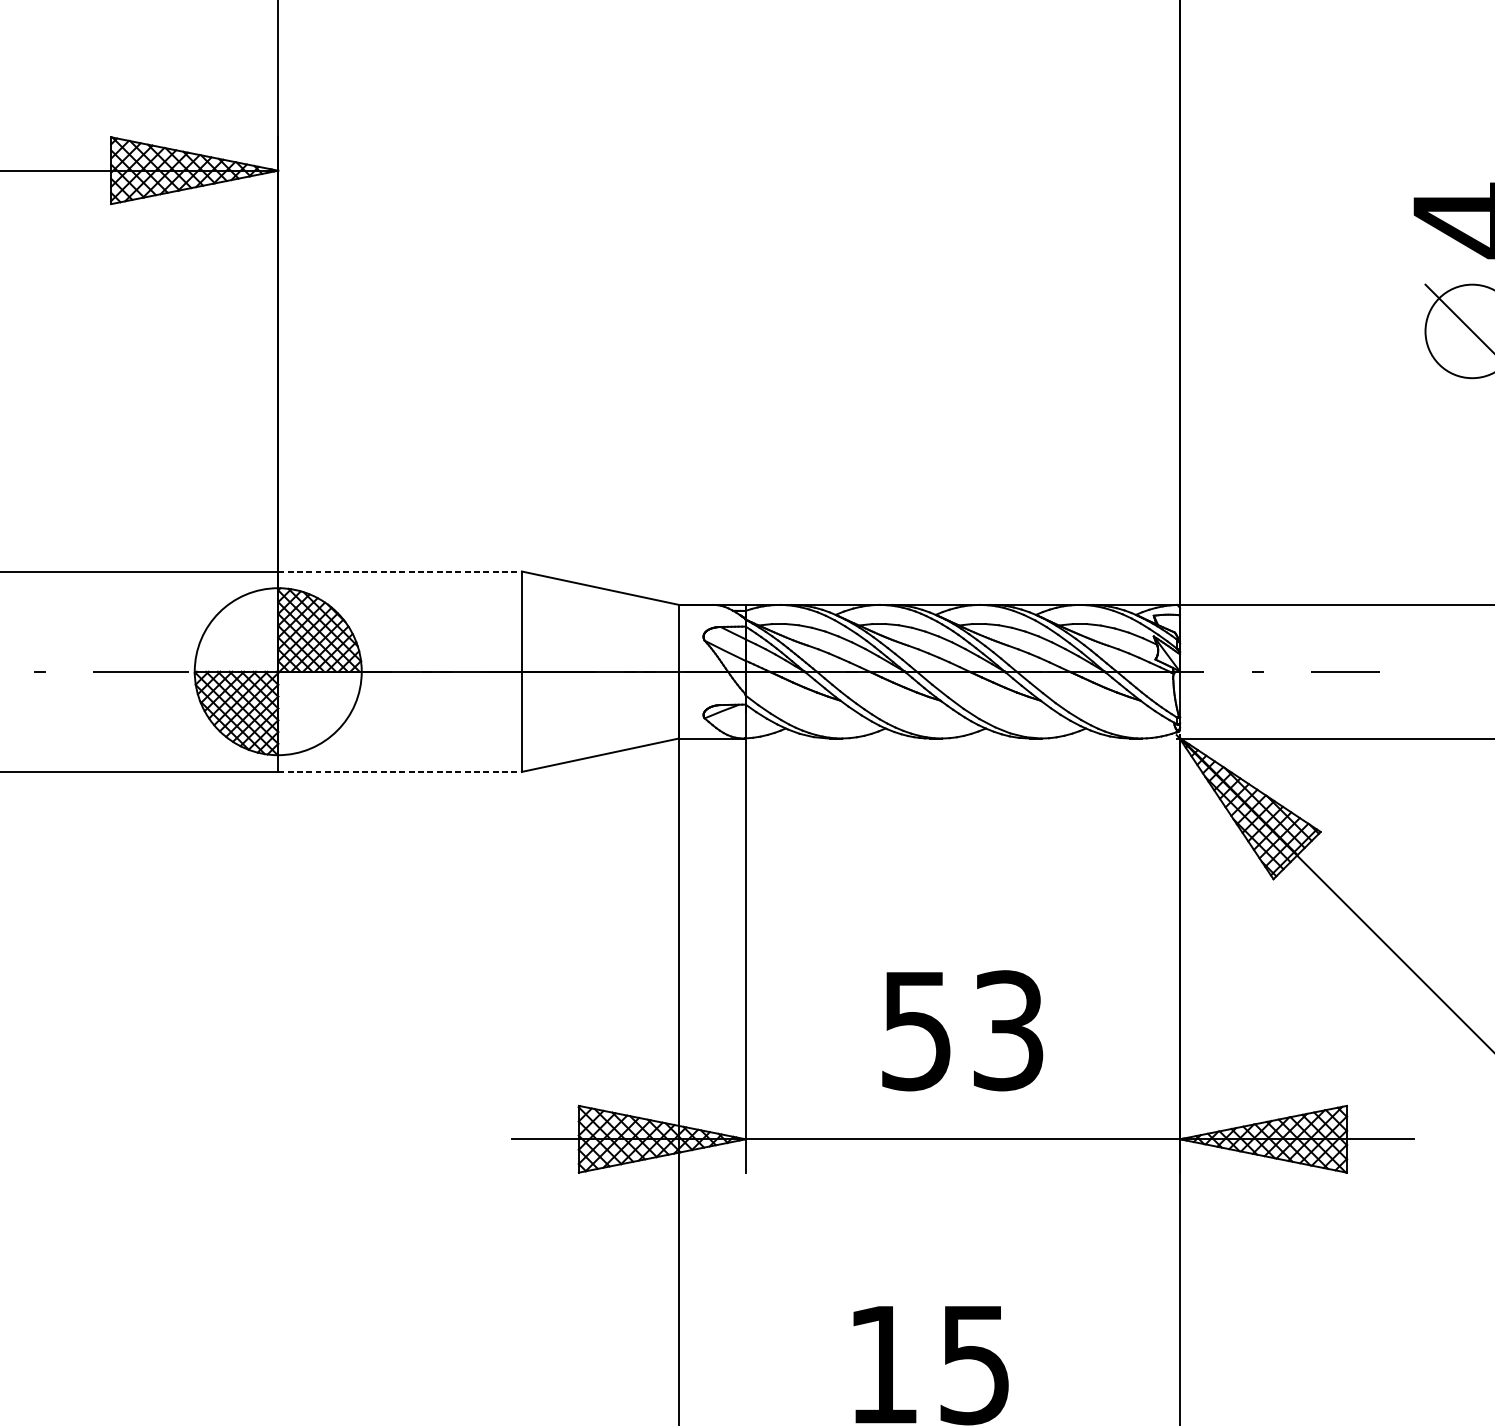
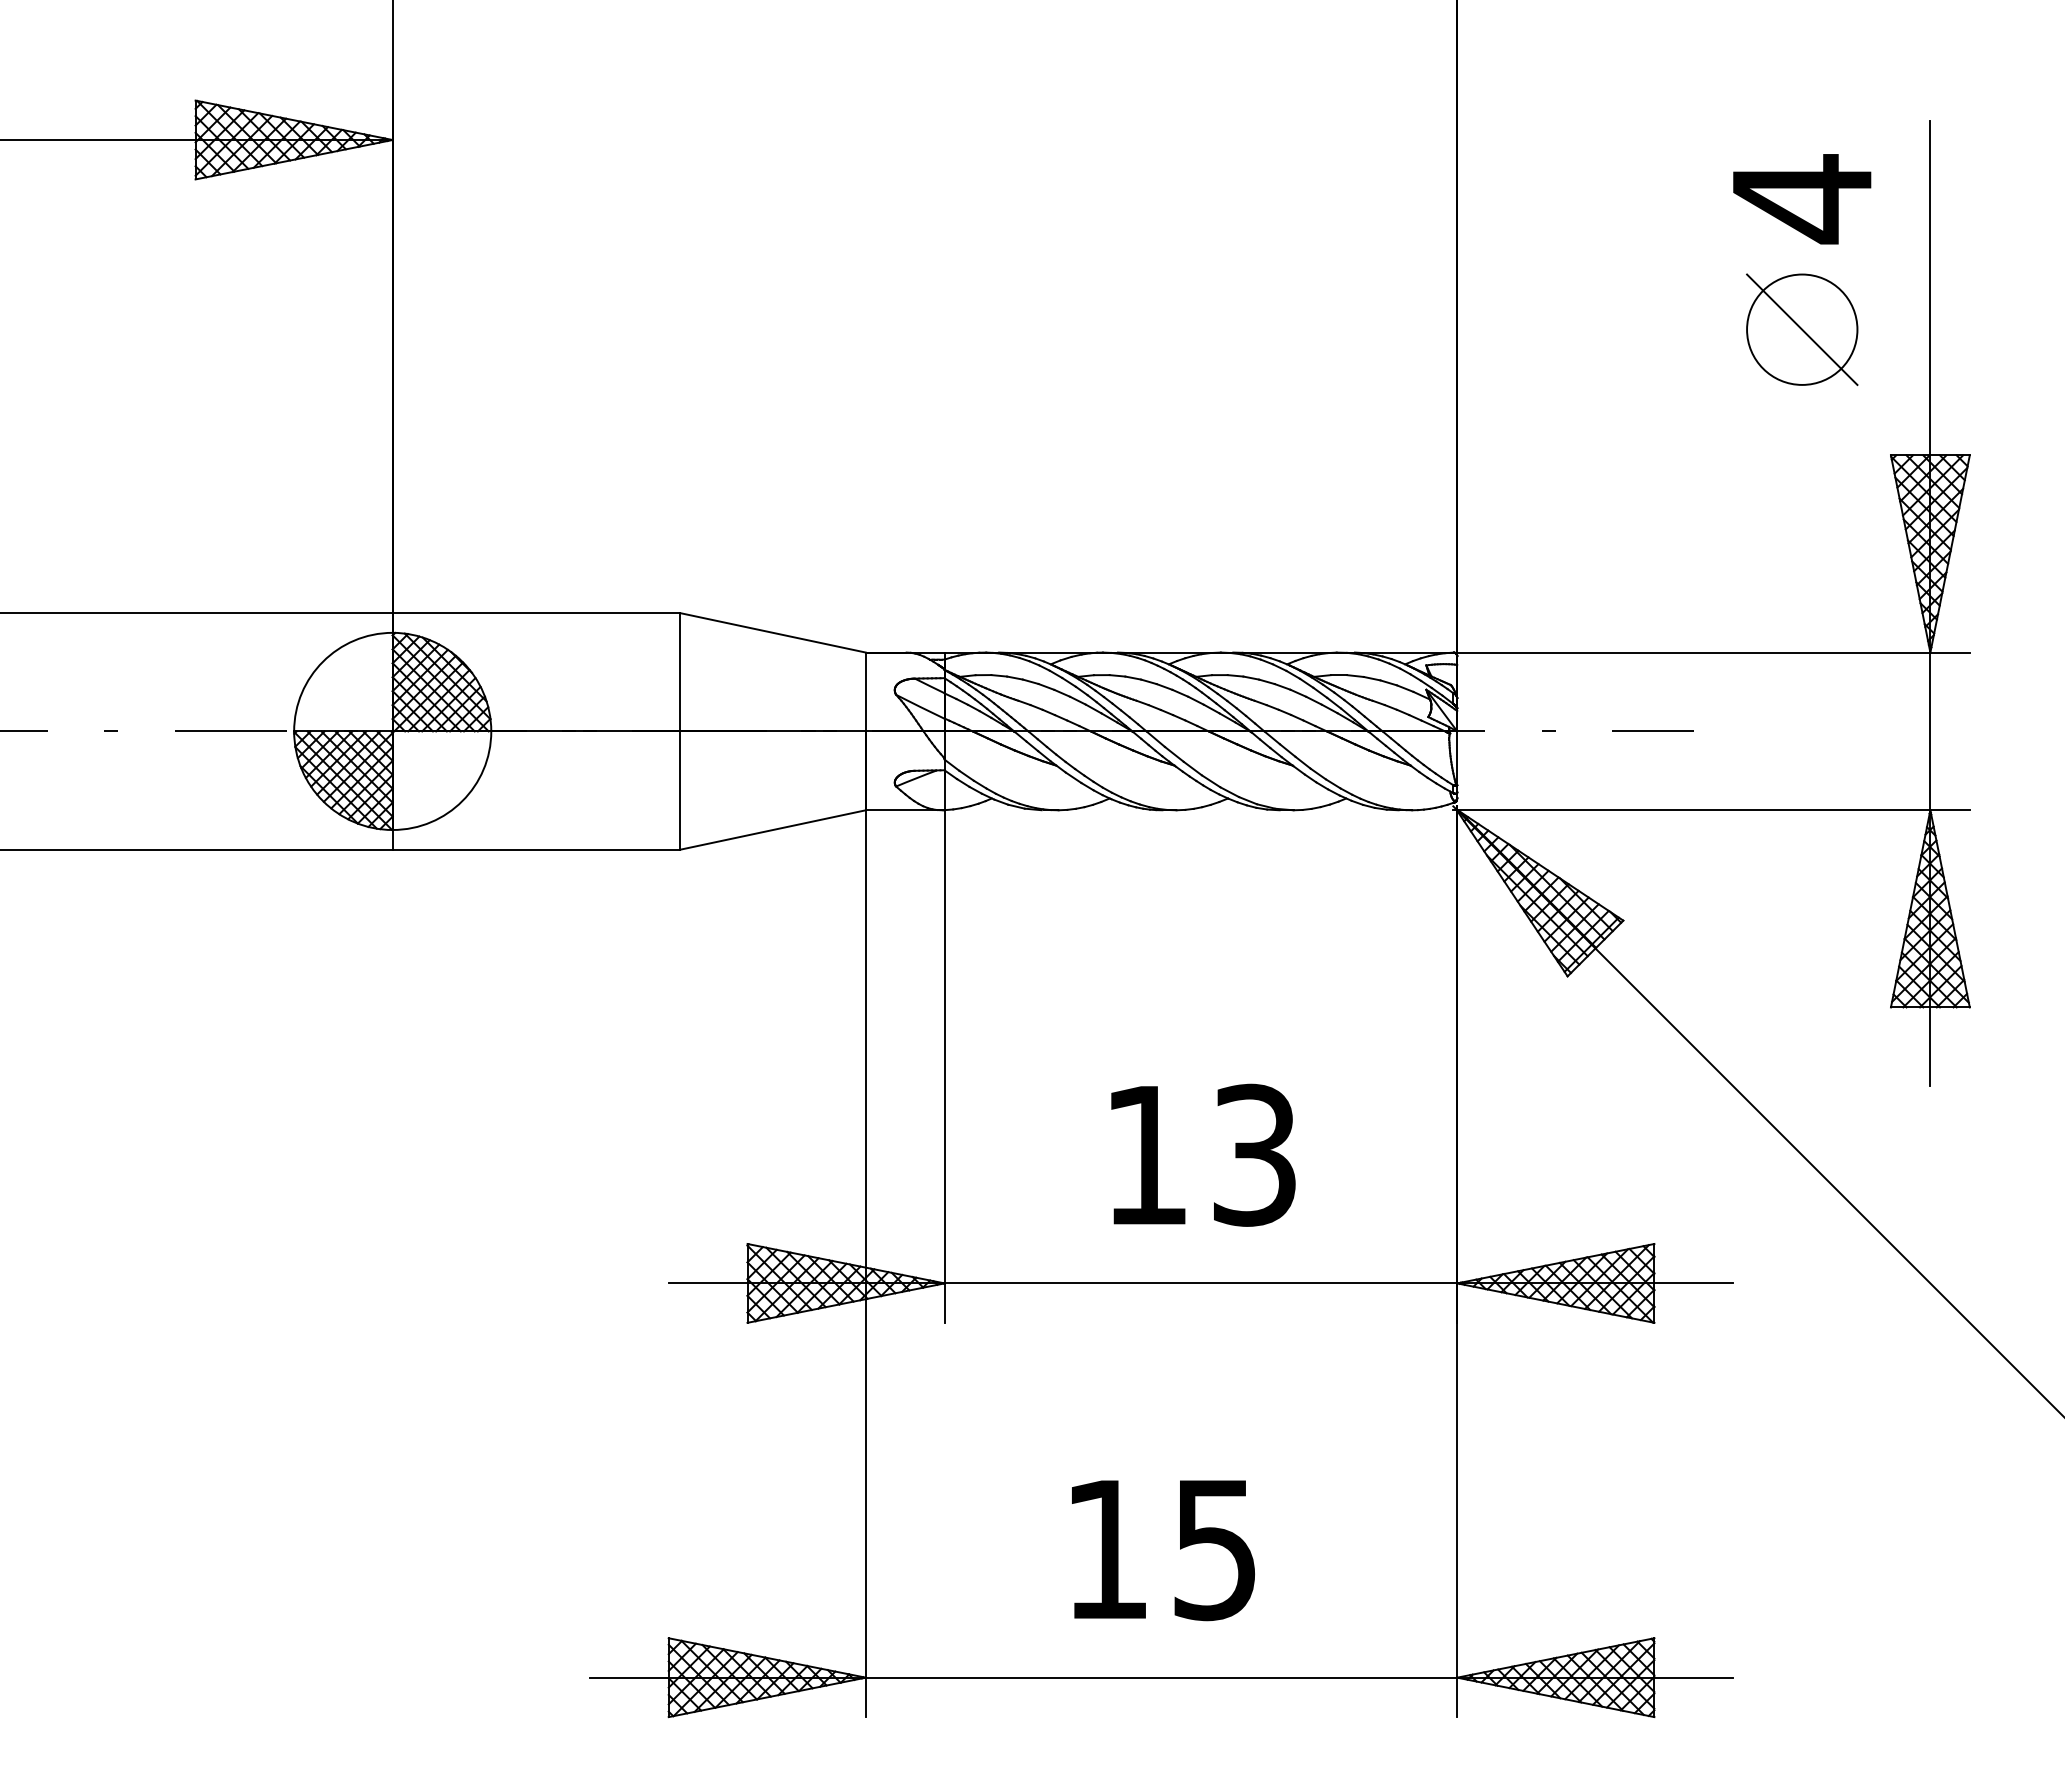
line: (400, 571) -> (536, 613), dashed -> solid
line: (400, 771) -> (536, 849), dashed -> solid
text: (915, 1031) -> (1145, 1156), 53 -> 13

